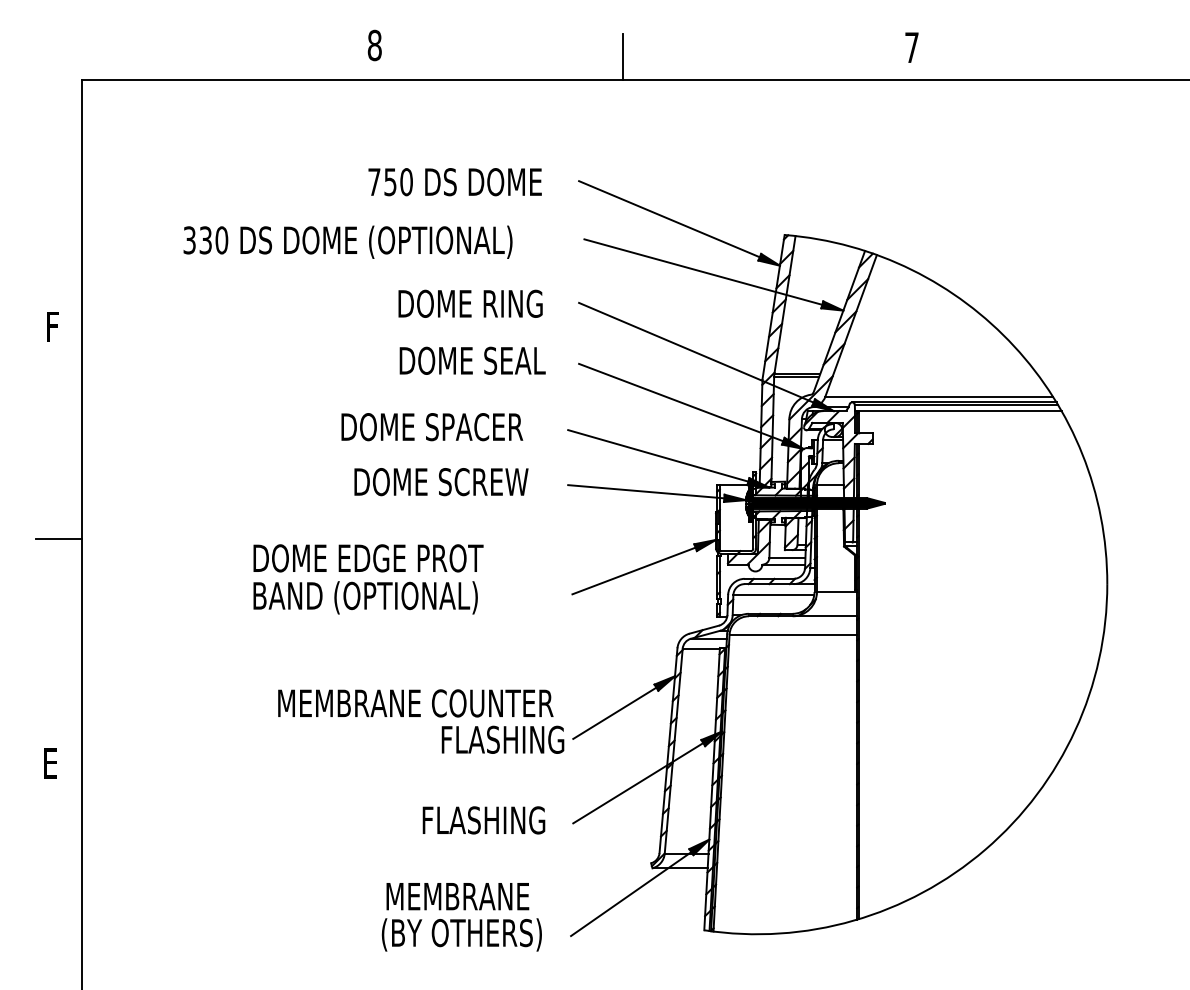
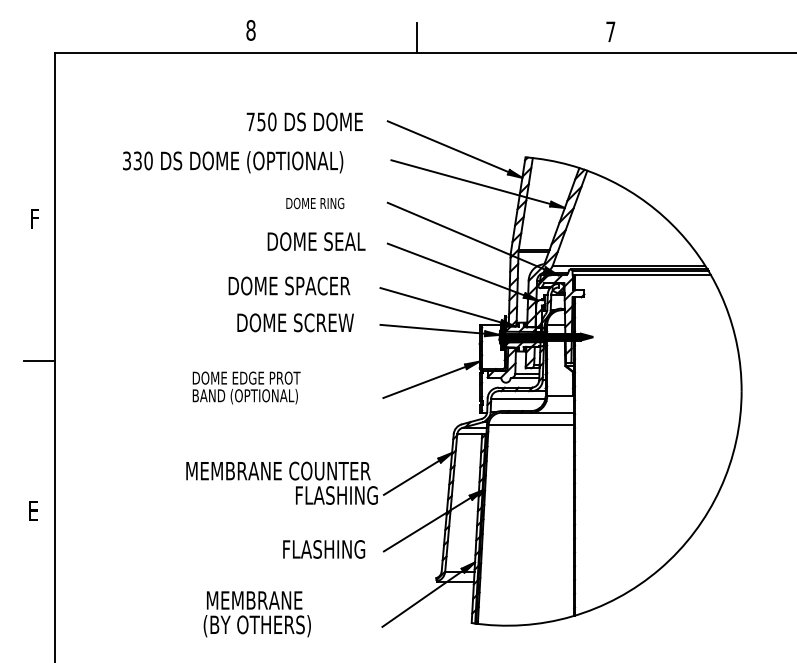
part: (471, 303) -> (315, 203), size x0.6
part: (368, 578) -> (246, 387), size x0.7
part: (460, 917) -> (256, 614), moved

